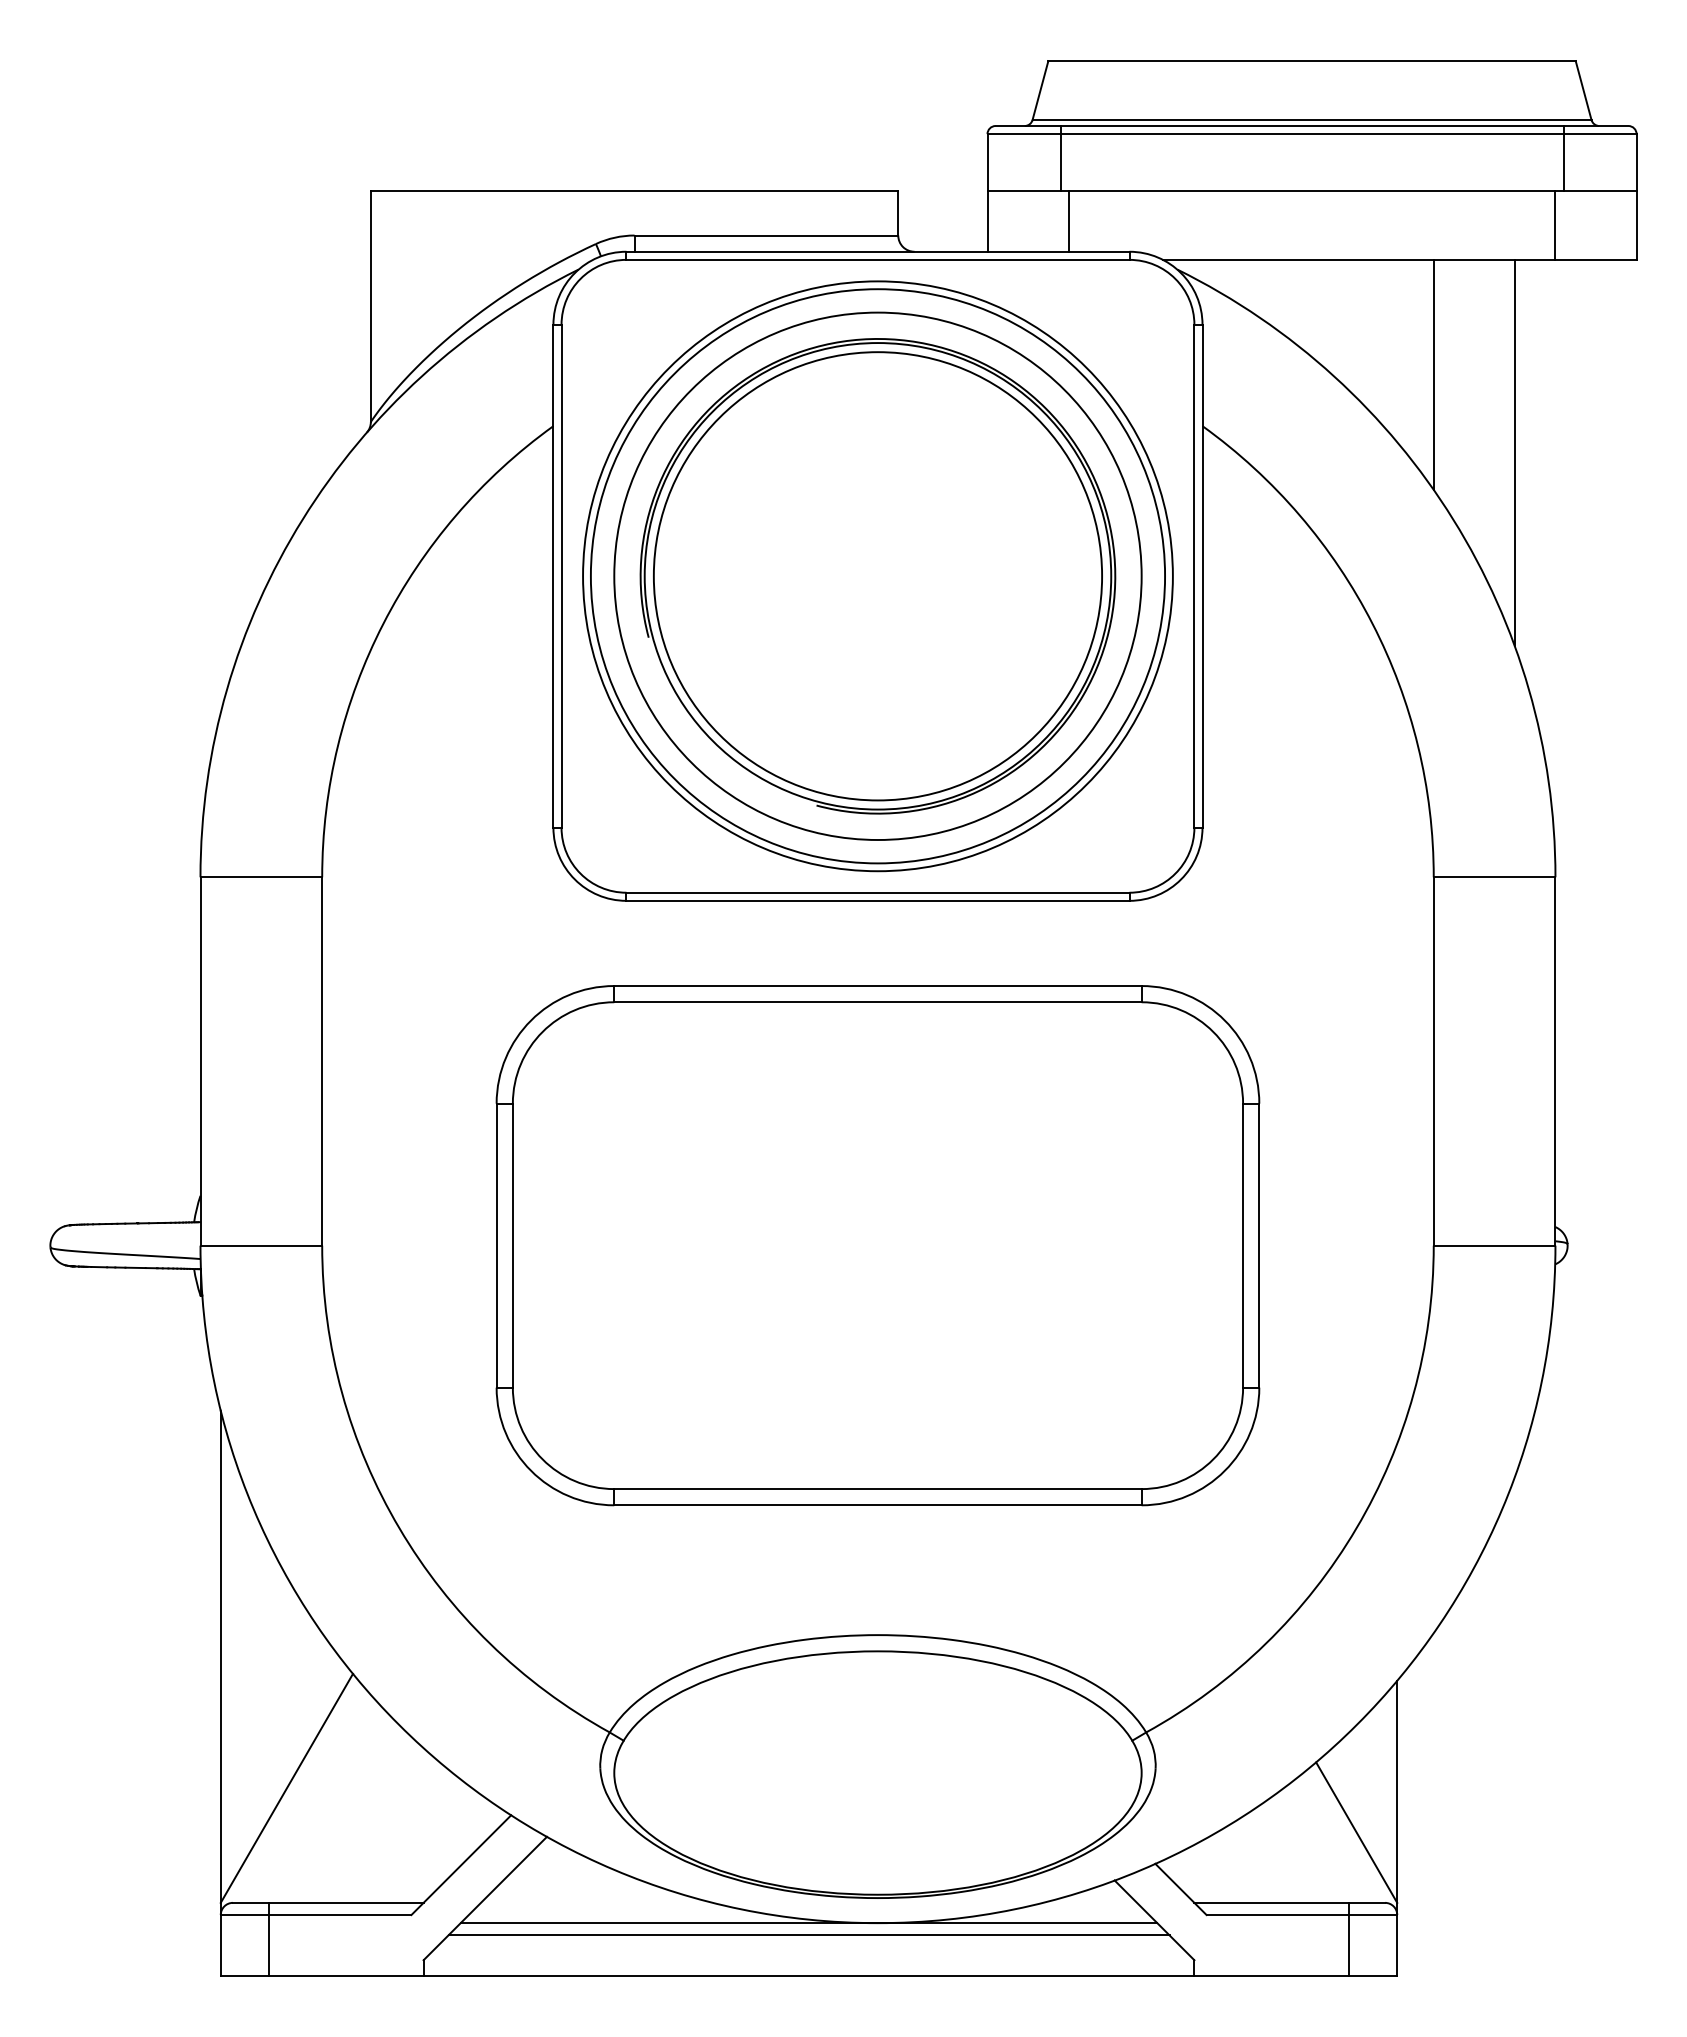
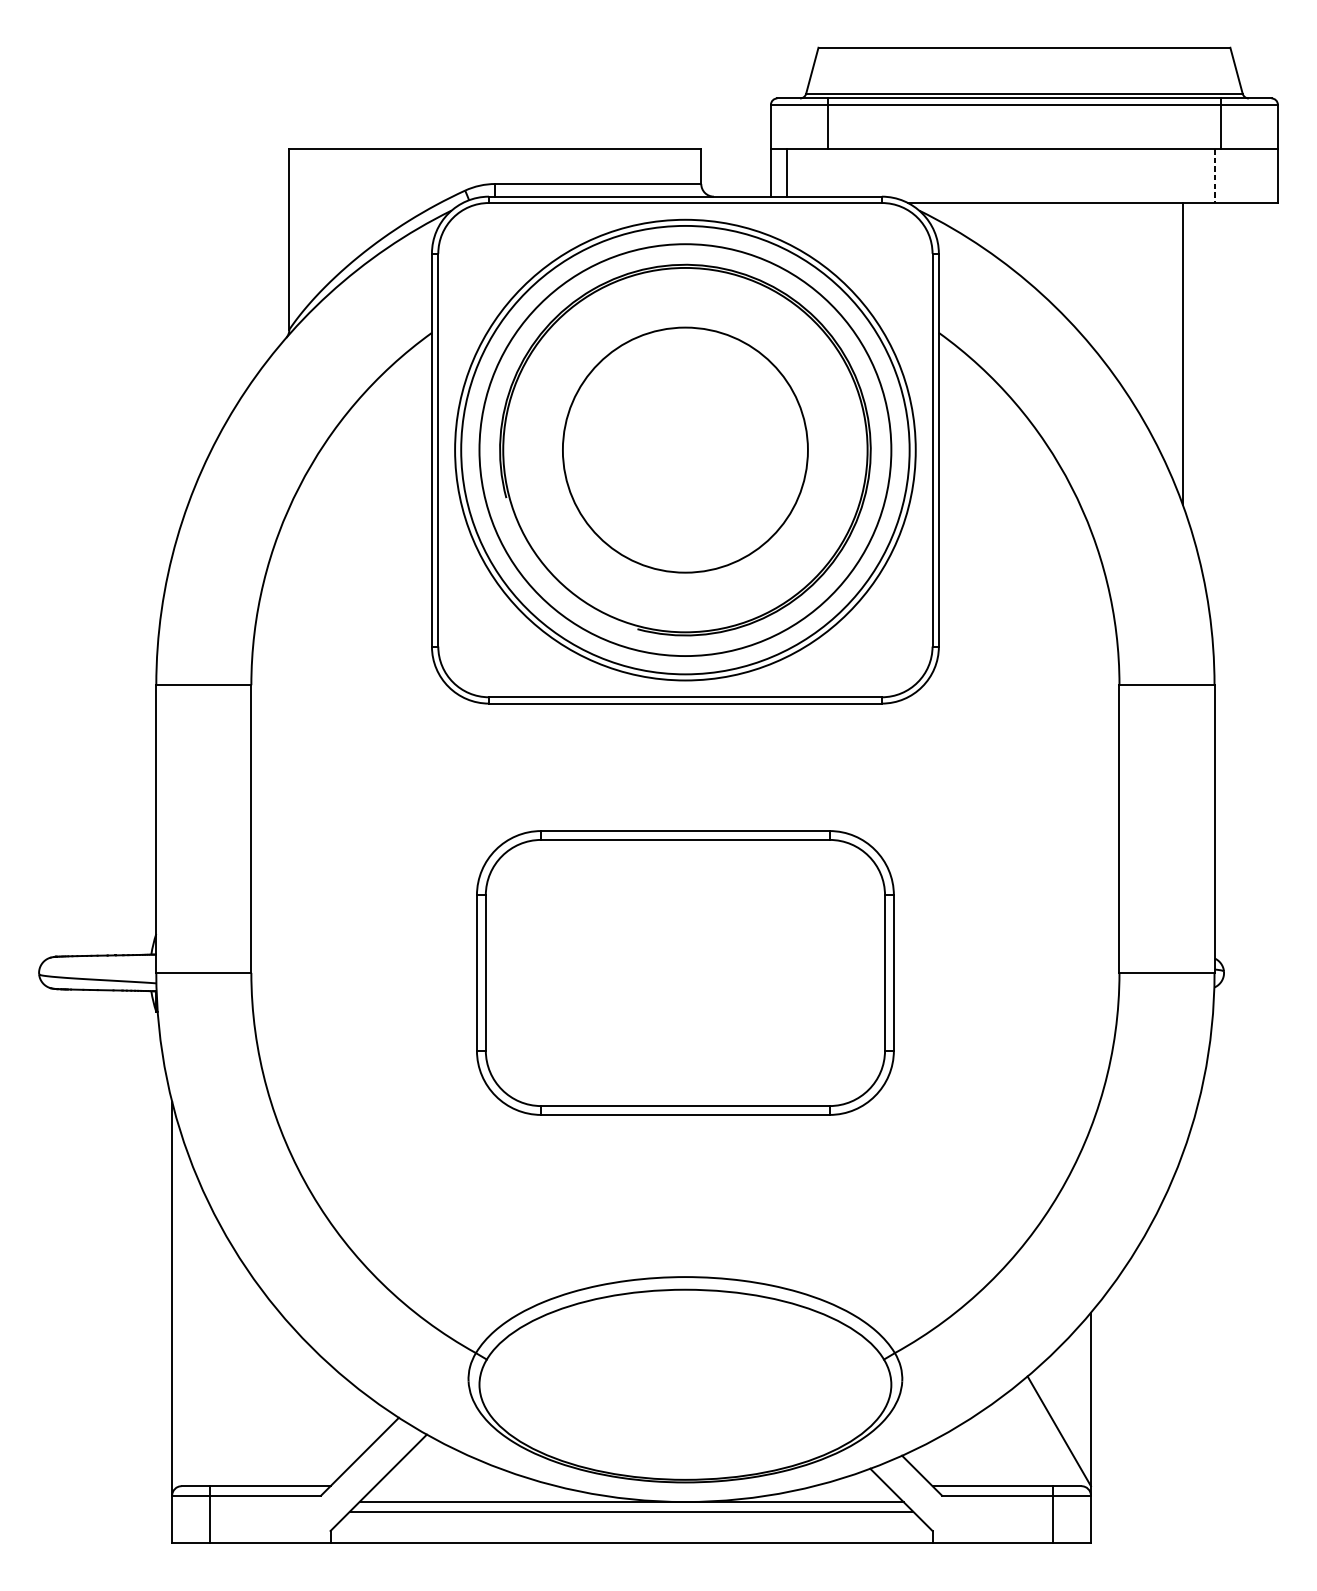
line: (1068, 220) -> (786, 172), moved
line: (1555, 225) -> (1214, 176), solid -> dashed
line: (1433, 374) -> (1119, 292), removed
circle: (877, 576) -> (685, 450), size x0.7
part: (877, 1245) -> (685, 972), size x0.7
line: (286, 1787) -> (223, 1396), removed

